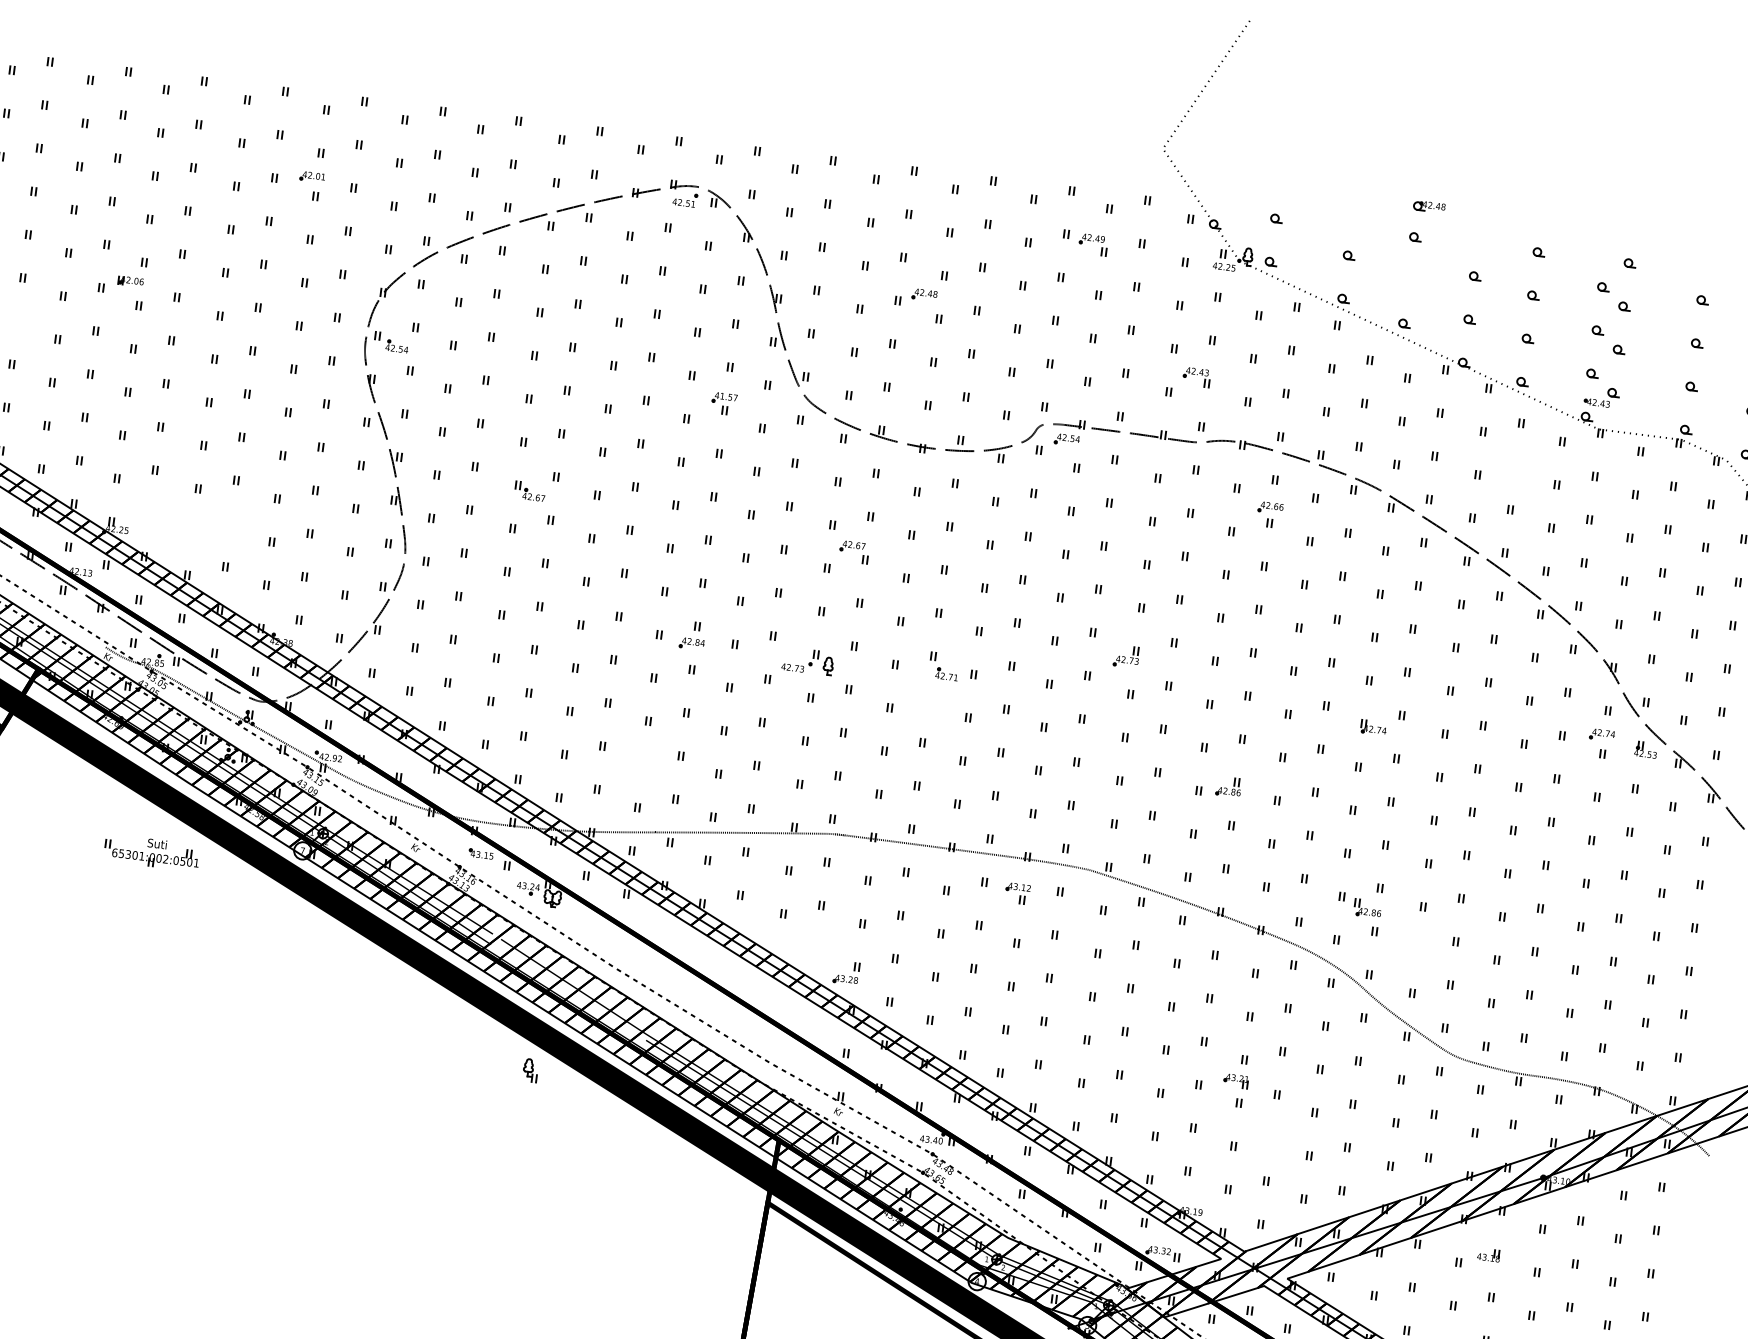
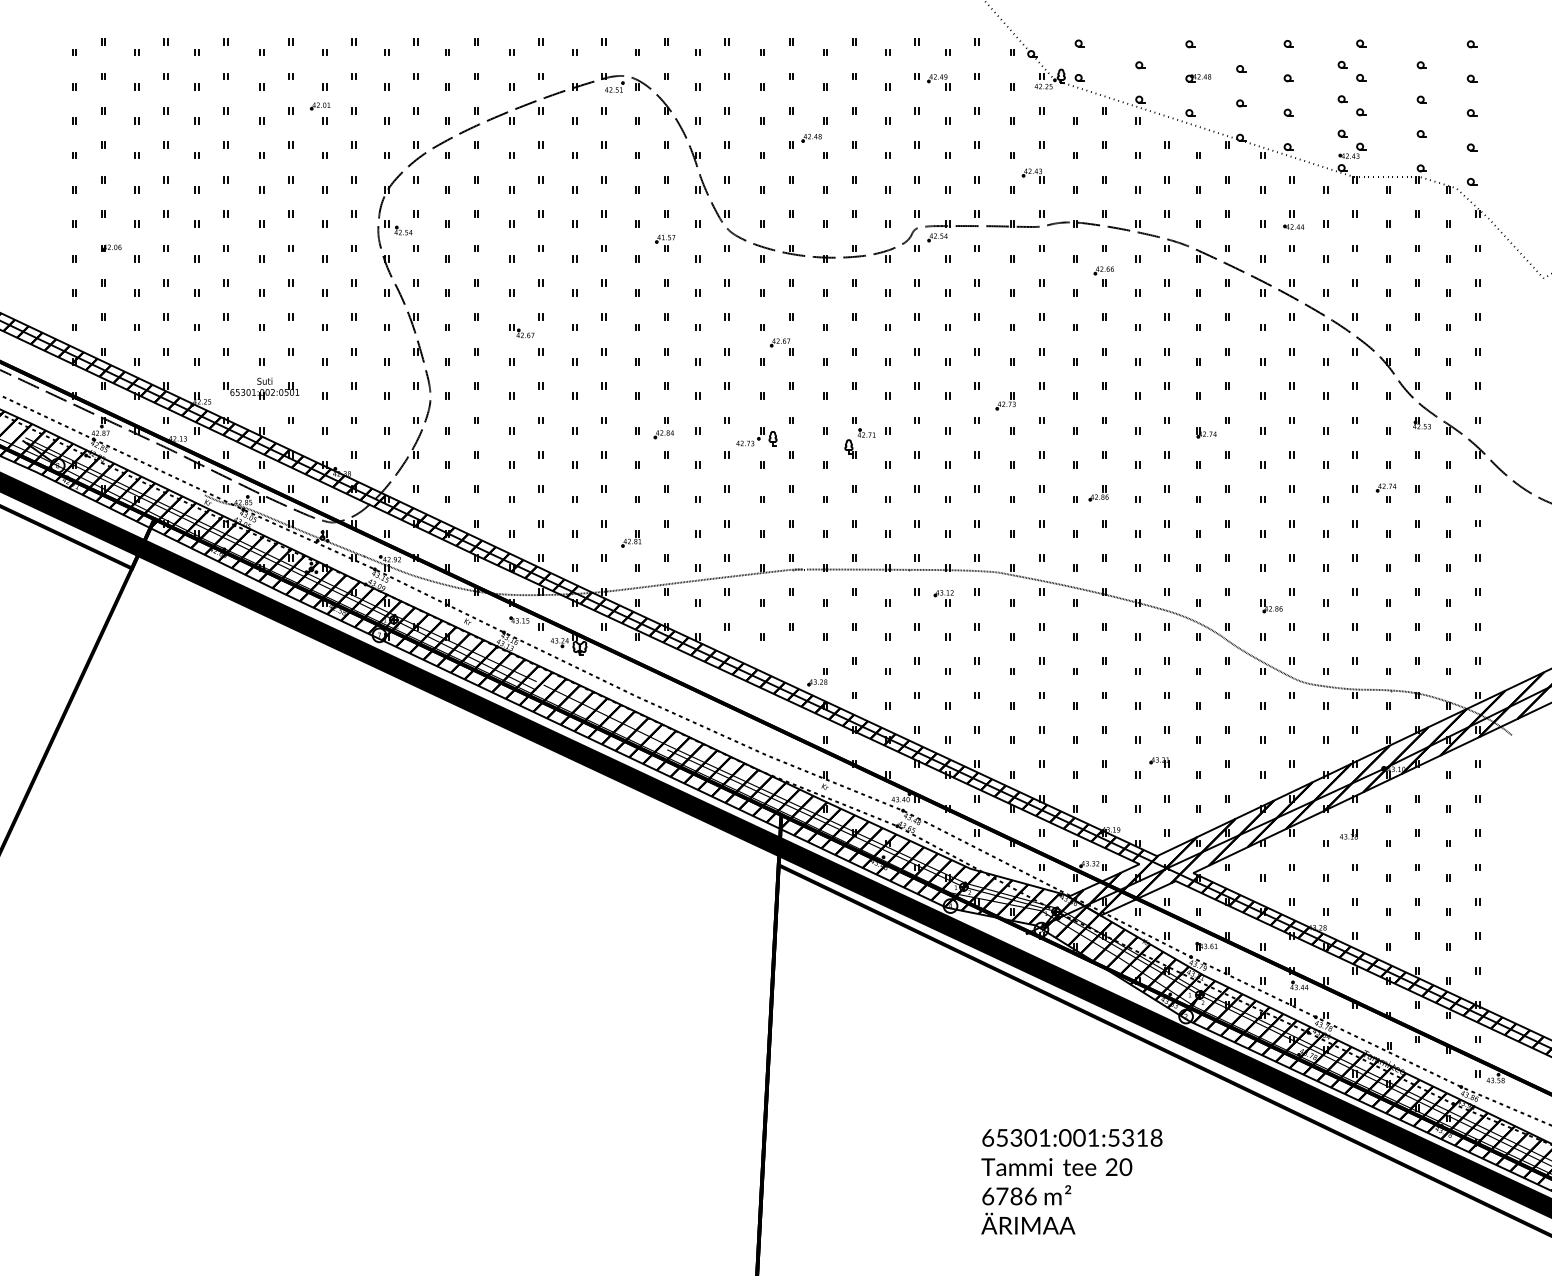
part: (1429, 207) -> (1198, 78), moved
part: (131, 280) -> (111, 247), moved
part: (1516, 473) -> (1293, 219), added
part: (1601, 734) -> (1385, 487), moved
part: (634, 769) -> (631, 538), added
part: (152, 852) -> (261, 388), moved
part: (1367, 909) -> (1271, 606), moved
part: (530, 1069) -> (850, 448), moved
part: (1235, 1081) -> (1159, 762), moved

